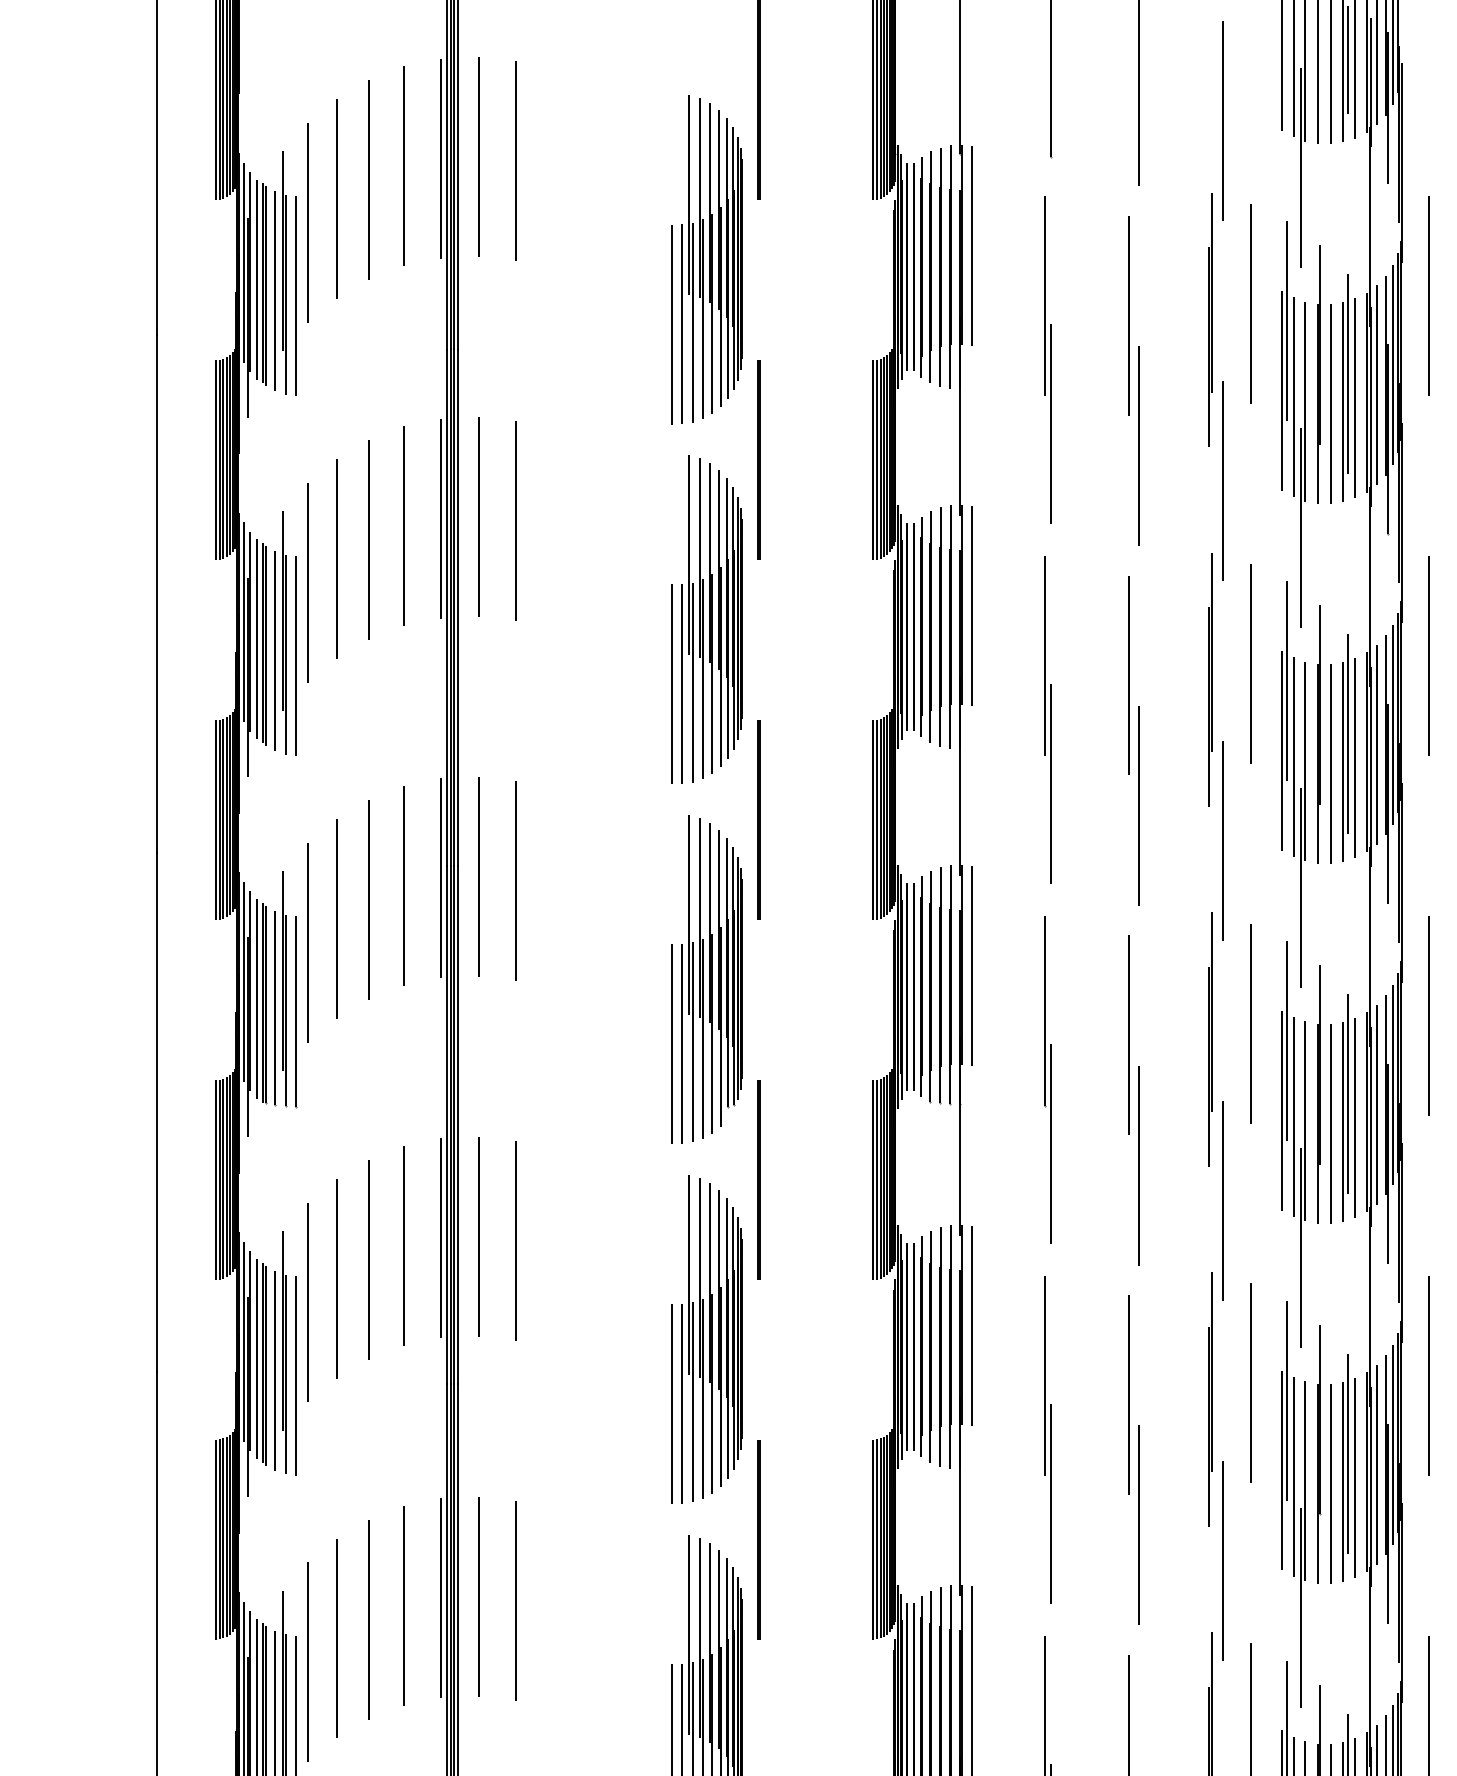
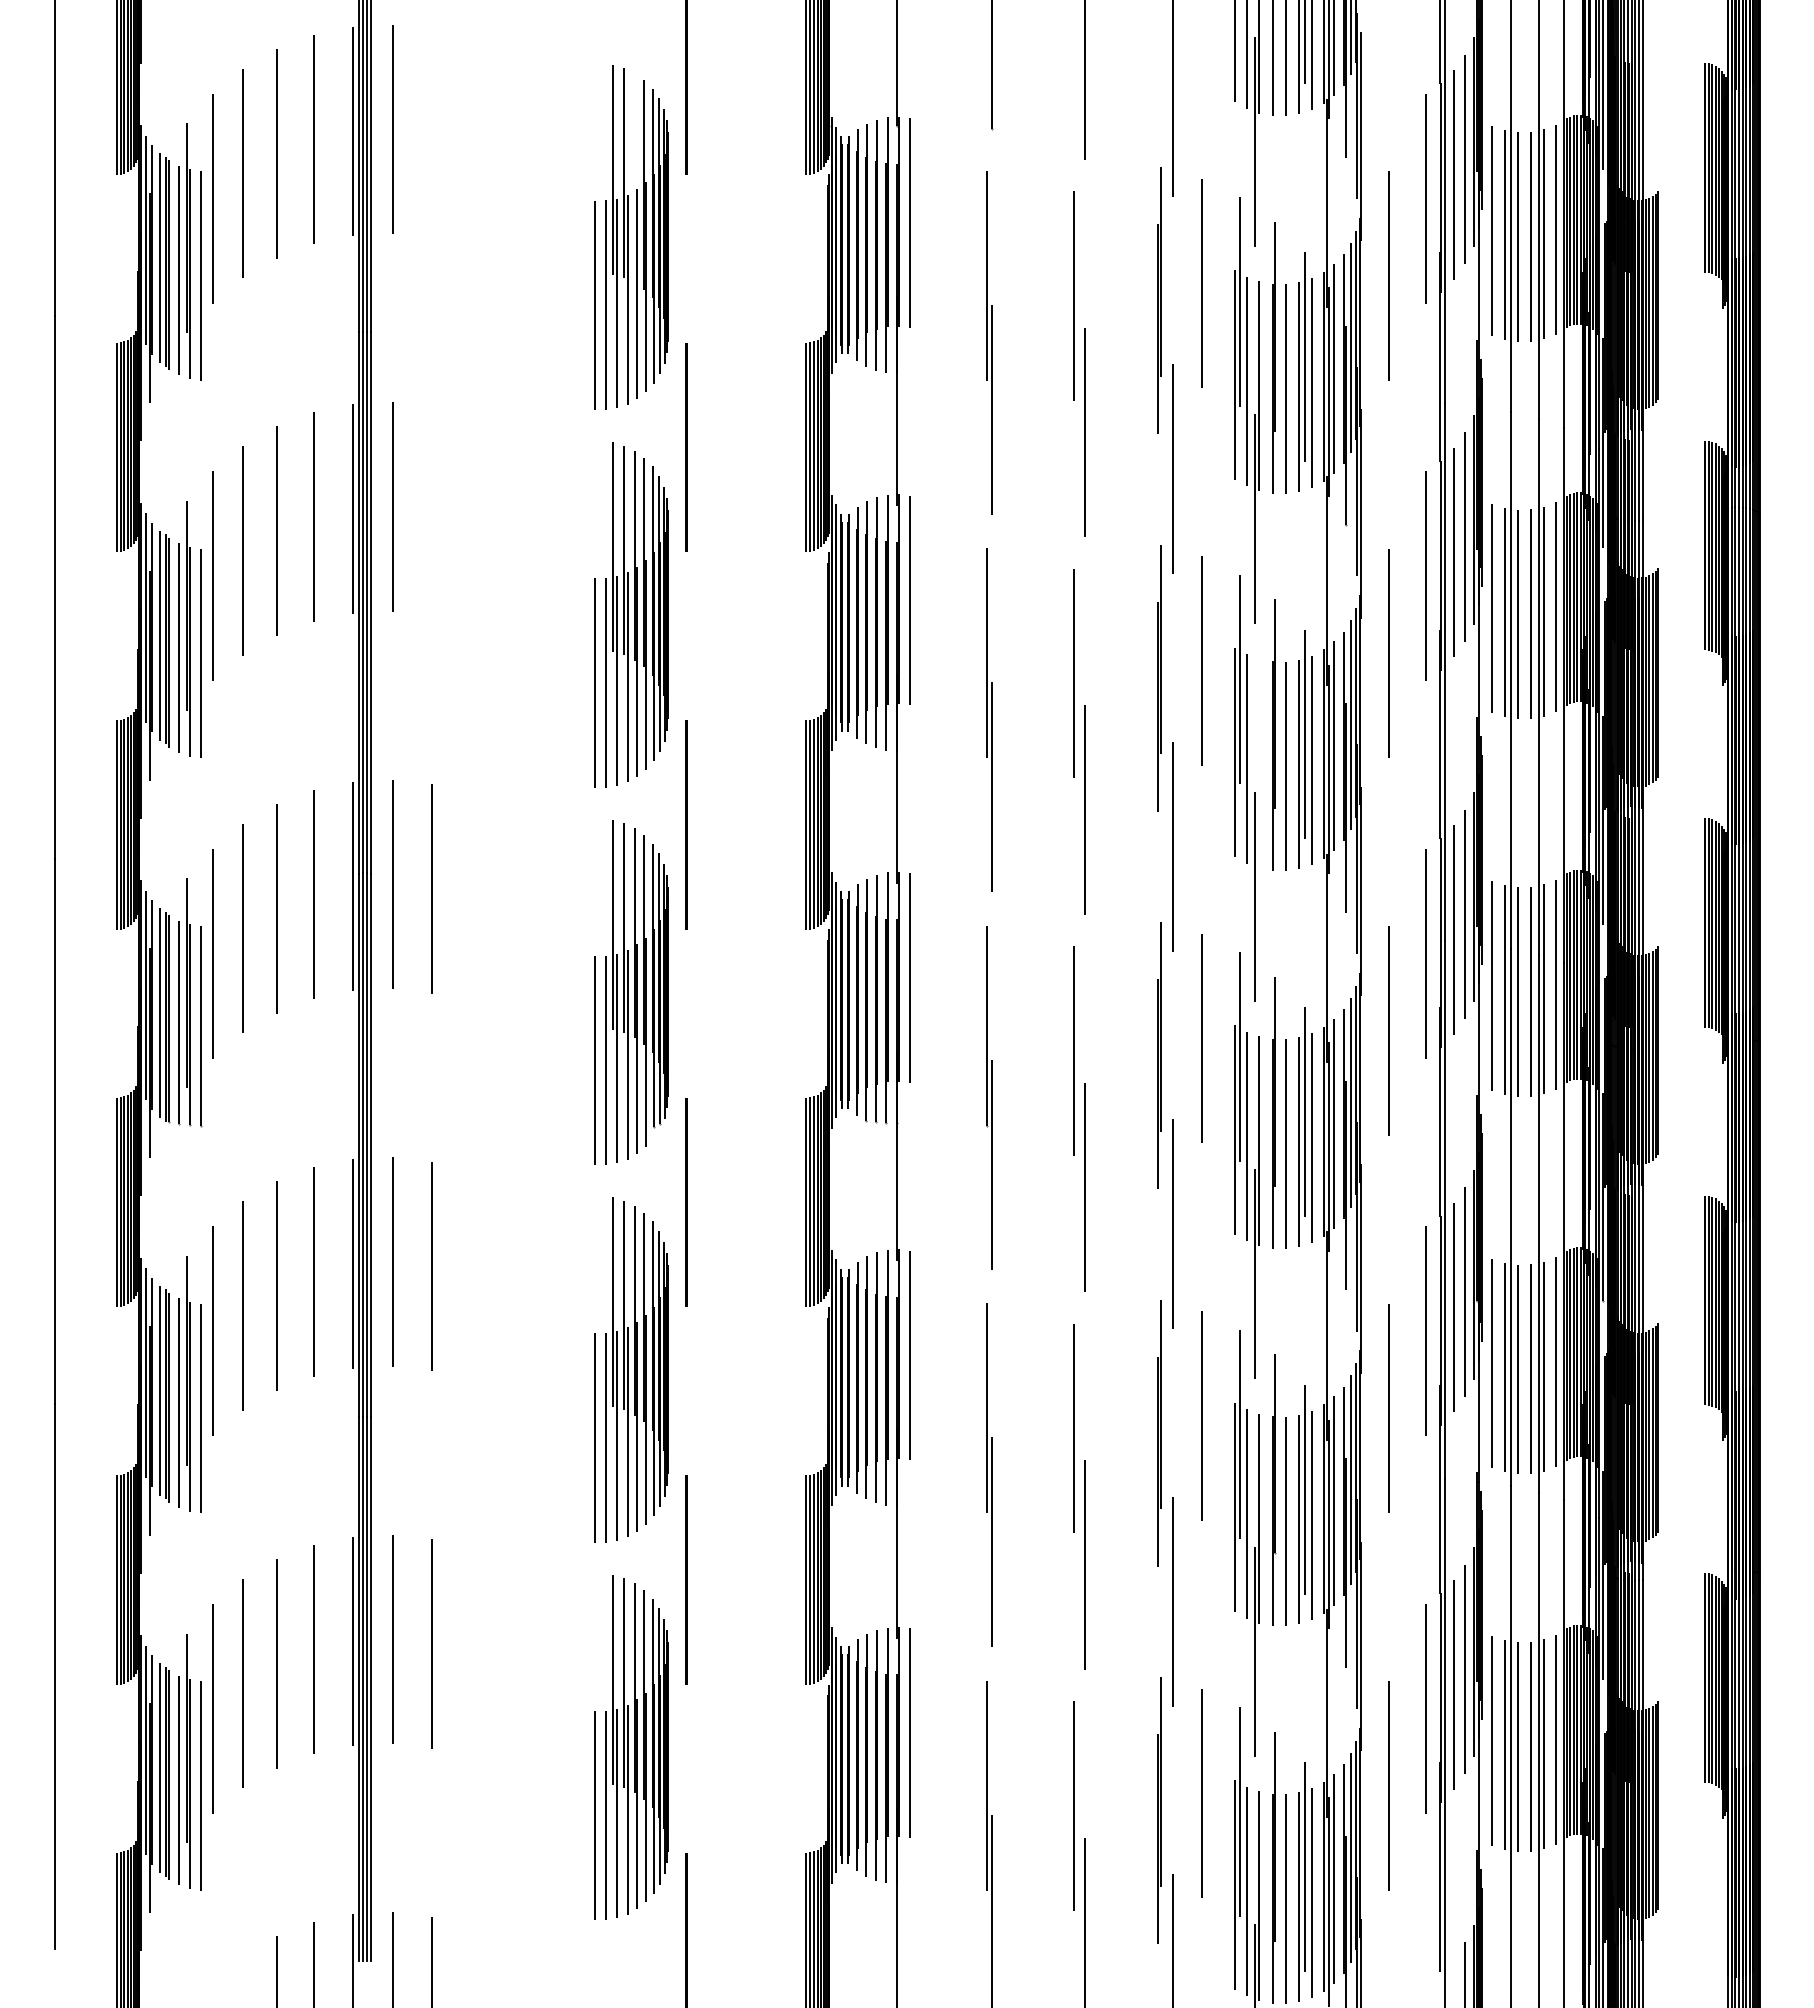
line: (516, 160) -> (431, 133), removed
line: (709, 203) -> (634, 178), removed
line: (516, 521) -> (431, 511), removed
line: (1305, 761) -> (1259, 763), removed

